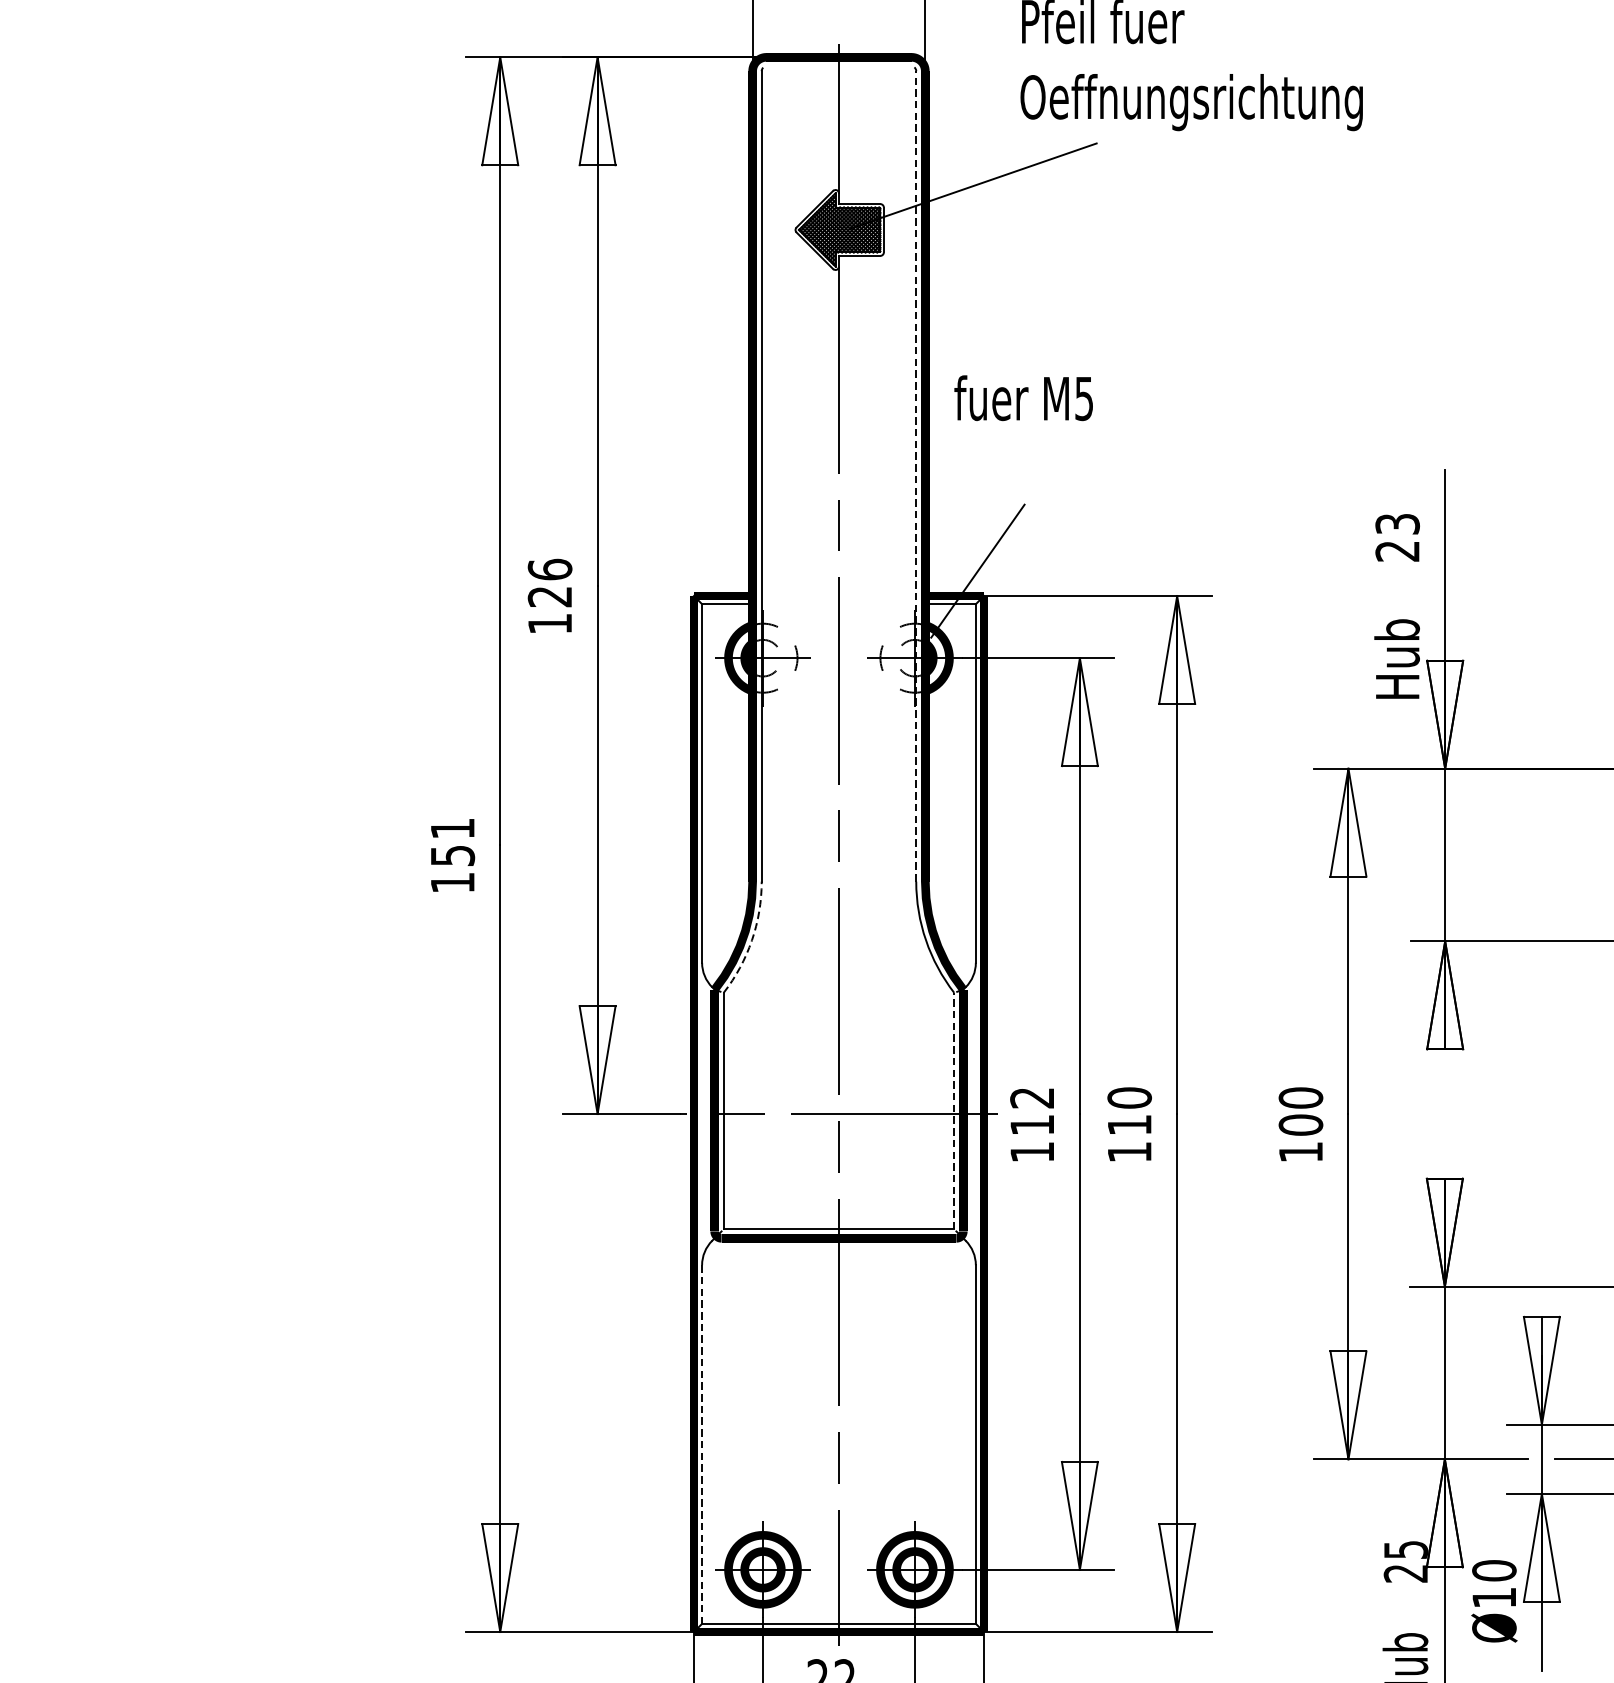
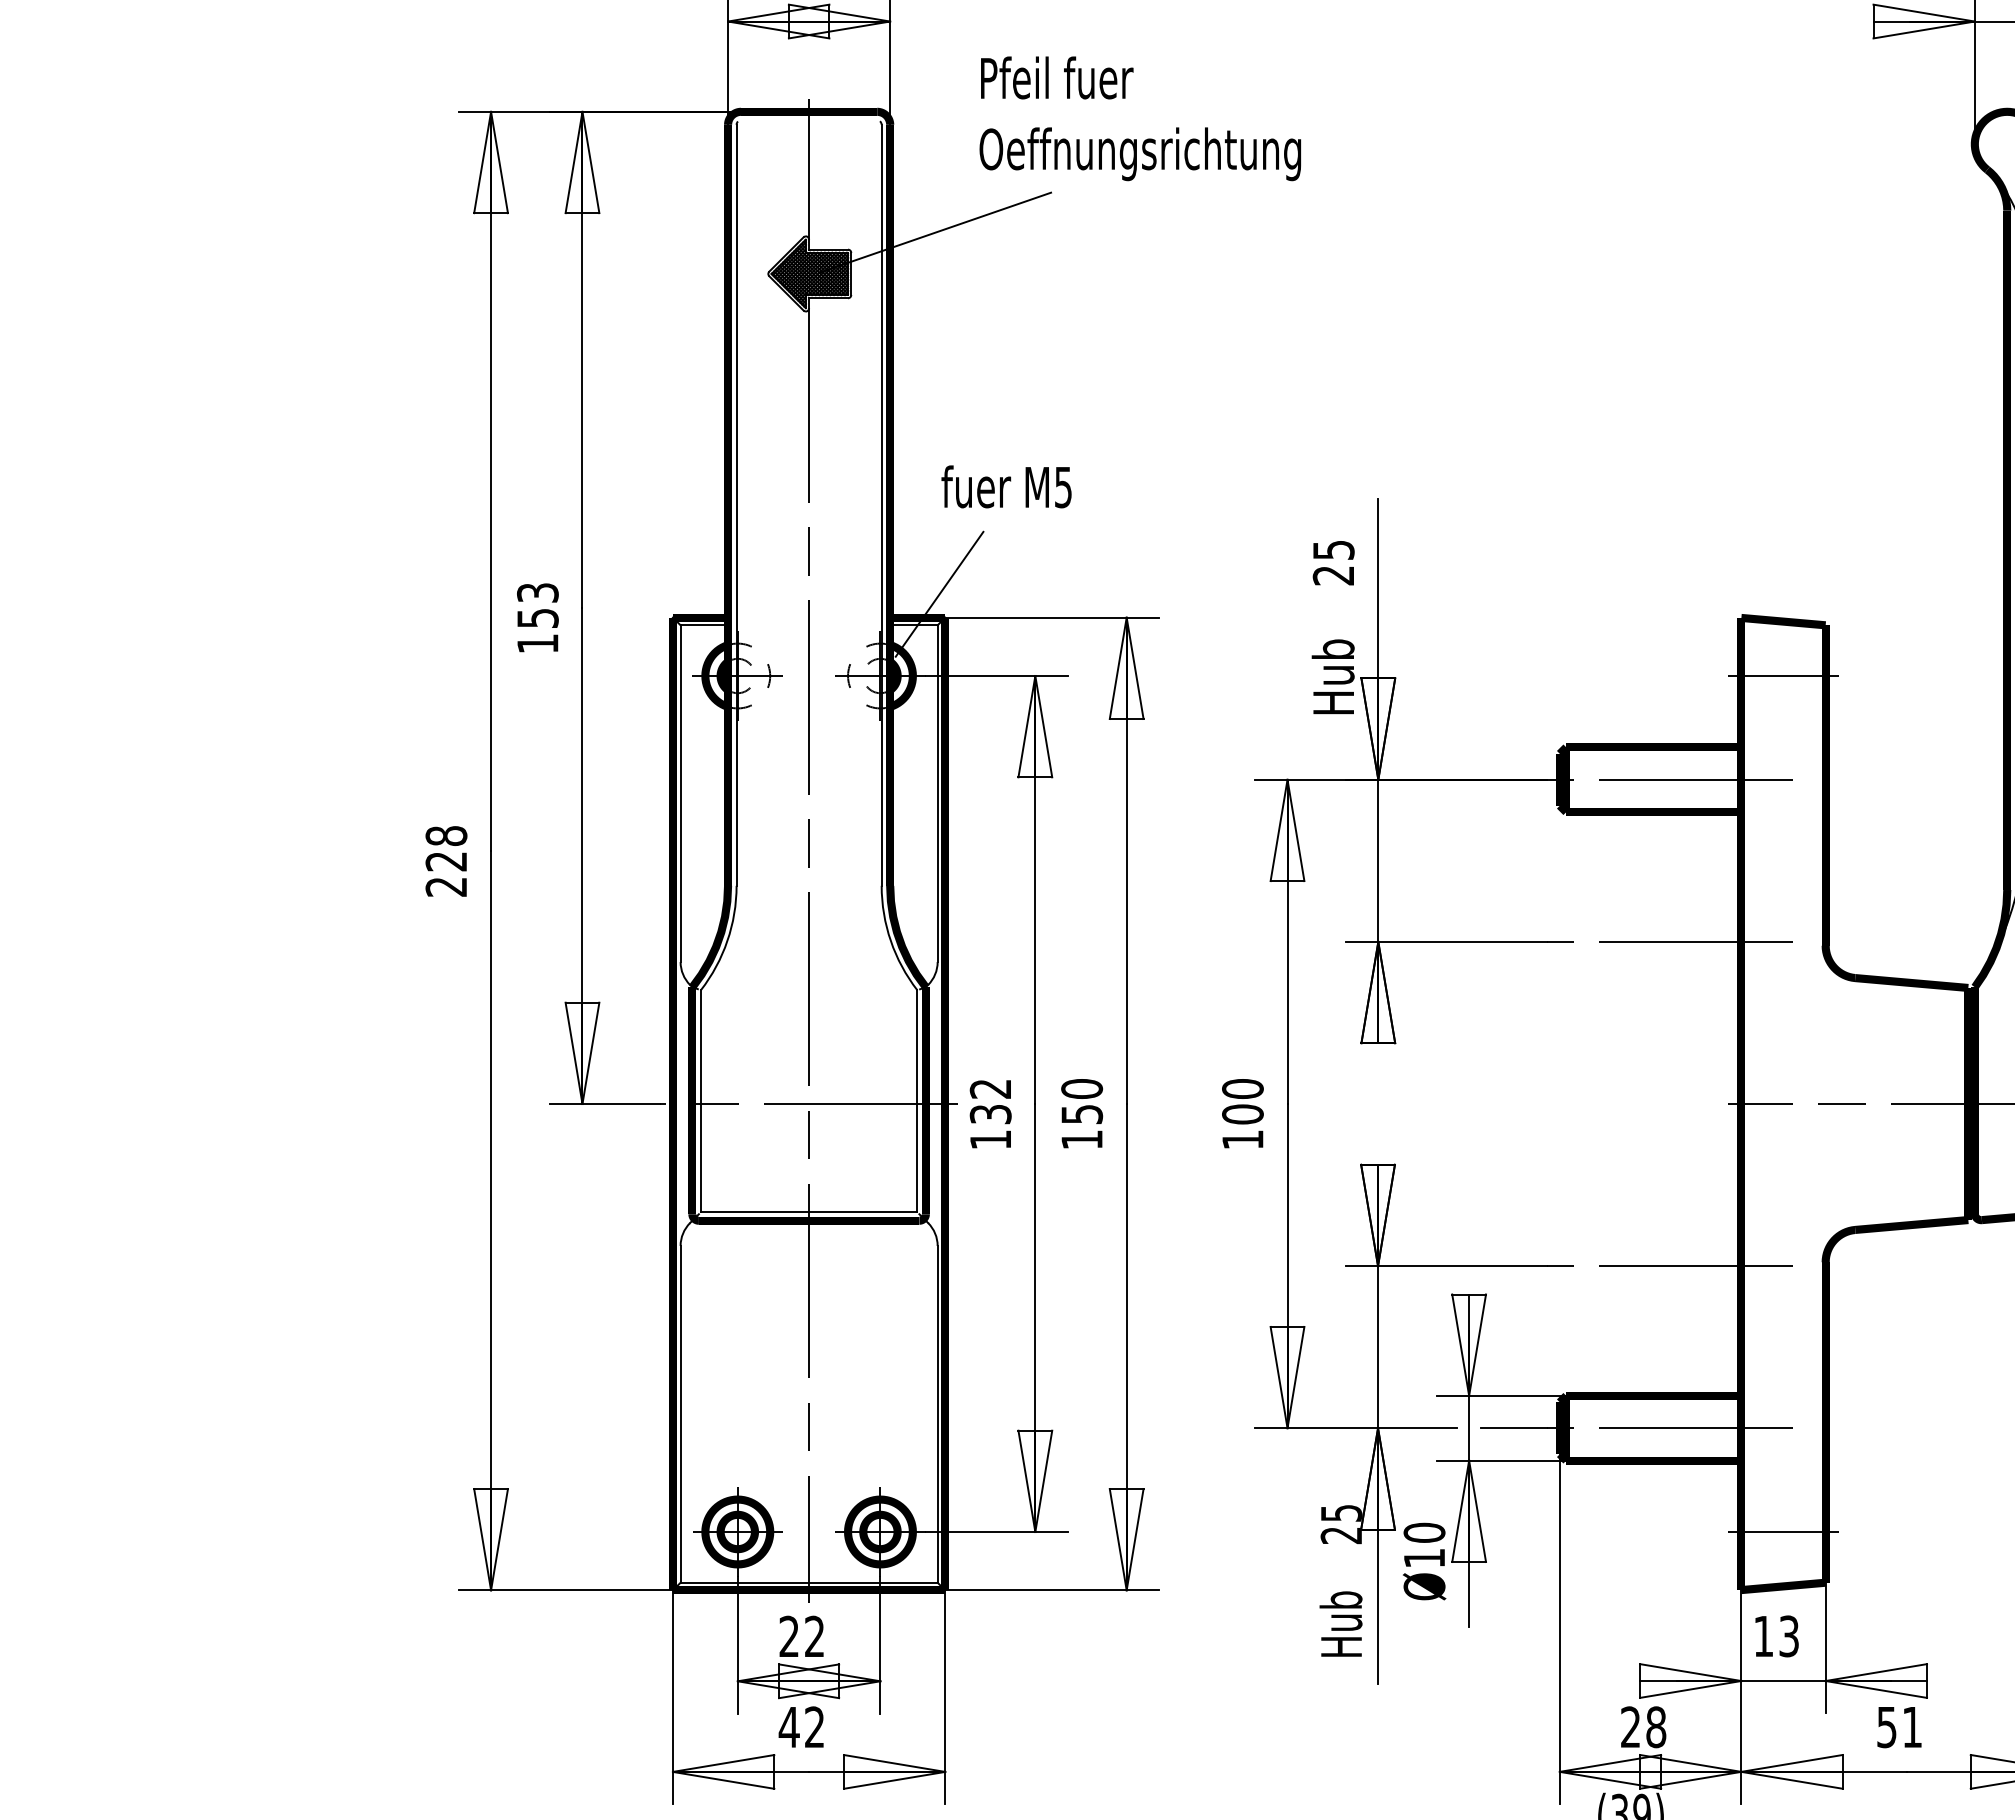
text: (1023, 397) -> (1006, 486), moved
line: (916, 476) -> (881, 505), dashed -> solid
text: (1396, 523) -> (1332, 549), 23 -> 25
text: (549, 583) -> (537, 605), 126 -> 153
text: (452, 855) -> (446, 861), 151 -> 228
arc: (752, 940) -> (727, 941), dashed -> solid
line: (954, 1111) -> (917, 1101), dashed -> solid
text: (1032, 1125) -> (990, 1114), 112 -> 132
text: (1130, 1125) -> (1082, 1114), 110 -> 150
line: (701, 1444) -> (680, 1414), dashed -> solid

